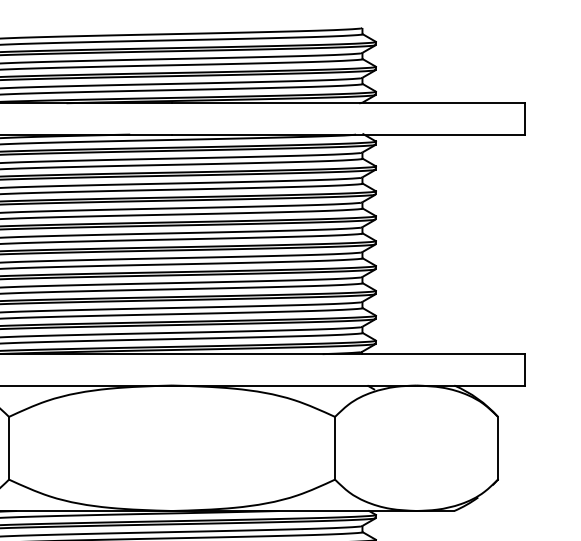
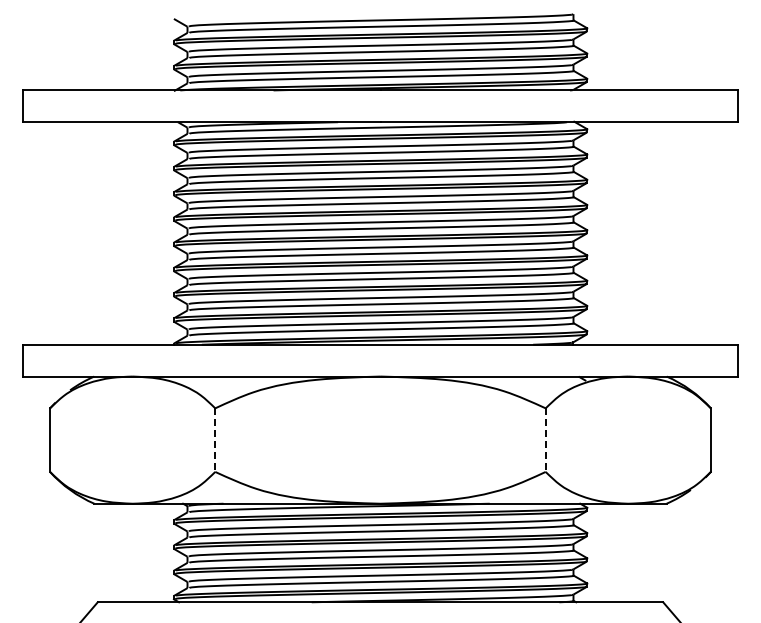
line: (9, 448) -> (215, 440), solid -> dashed
line: (334, 448) -> (545, 440), solid -> dashed

